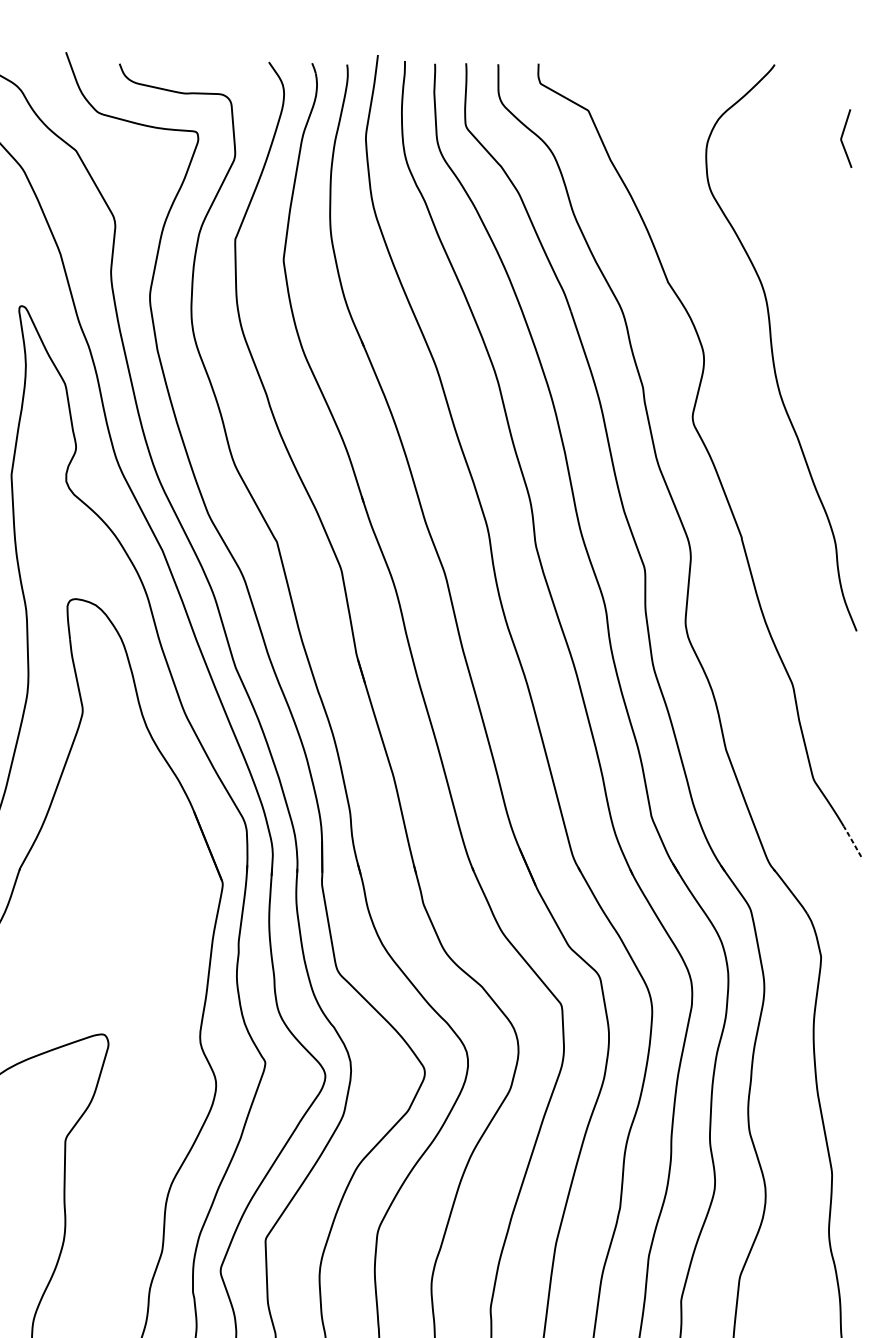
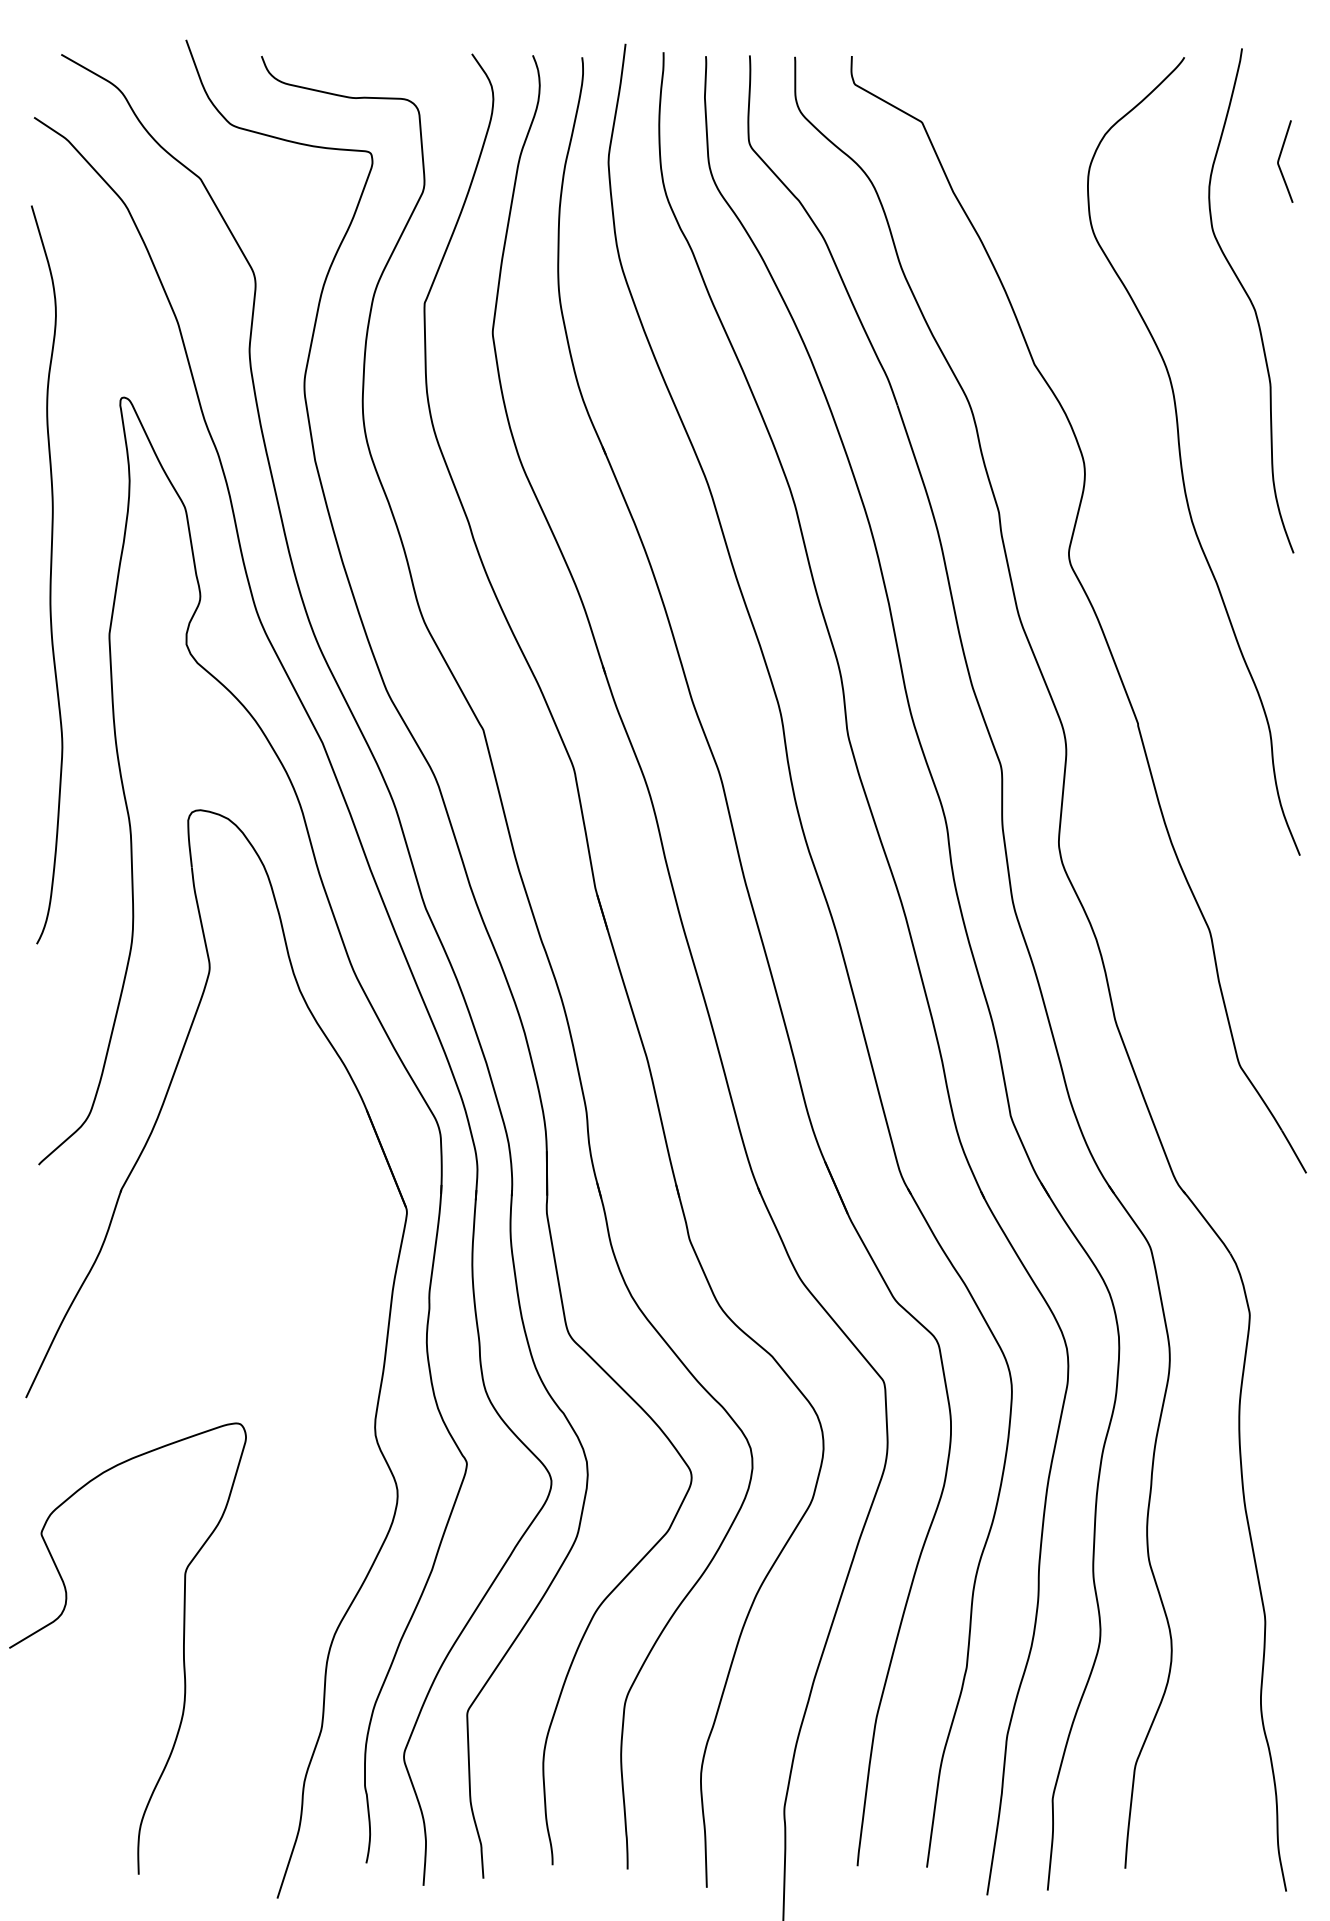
curve: (822, 237) -> (1251, 300), added
line: (852, 841) -> (1293, 1151), dashed -> solid

